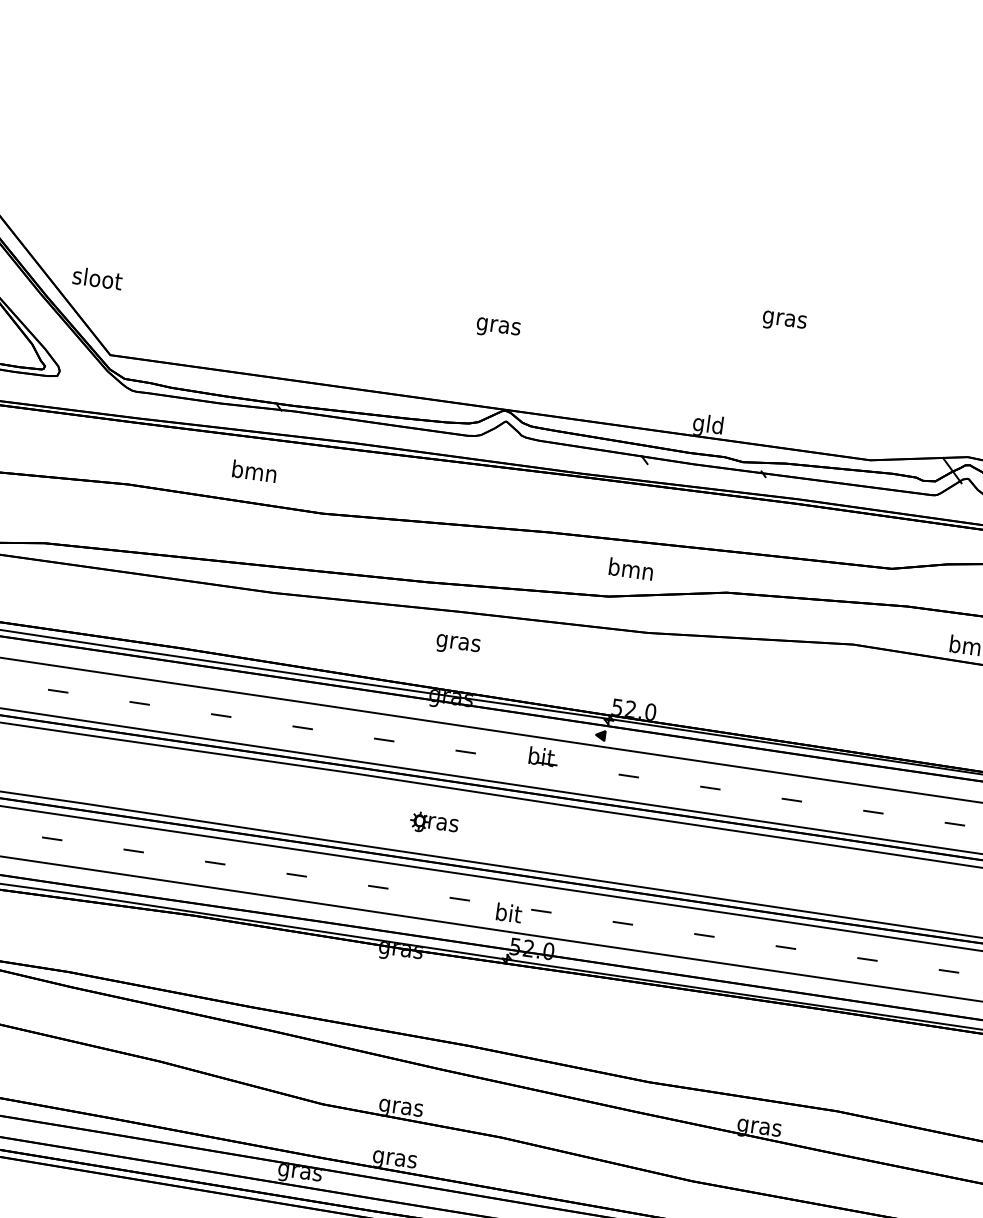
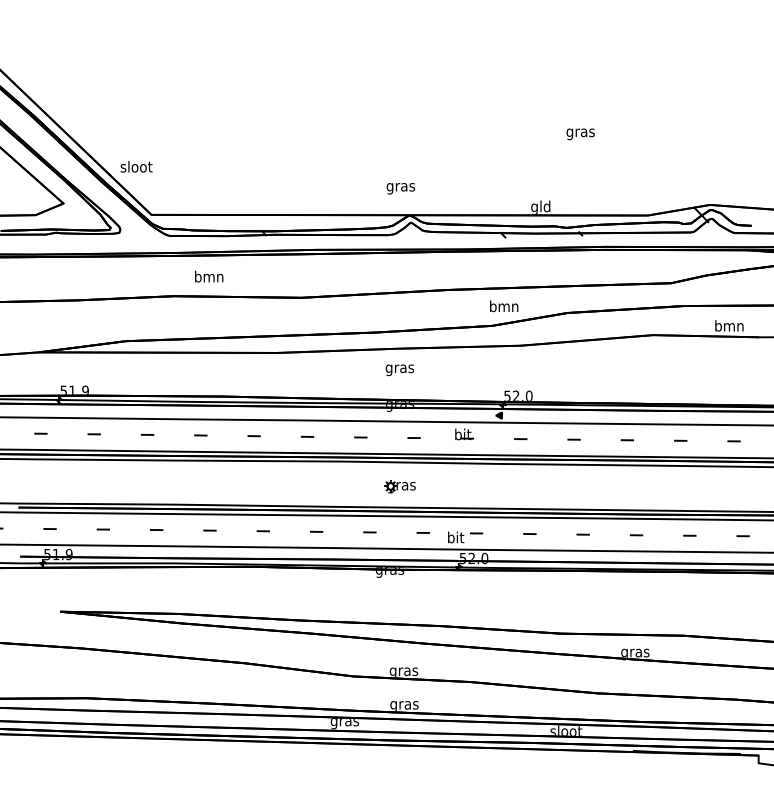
text: (497, 328) -> (400, 188), moved
text: (255, 471) -> (209, 276), moved

